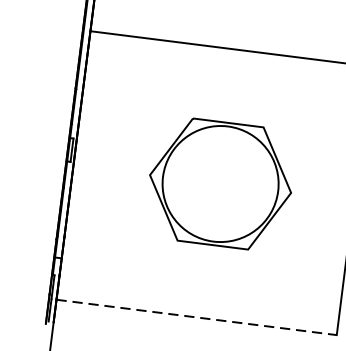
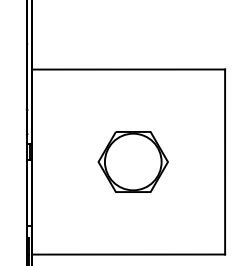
part: (219, 183) -> (132, 161), size x0.71
line: (196, 317) -> (128, 254), dashed -> solid

